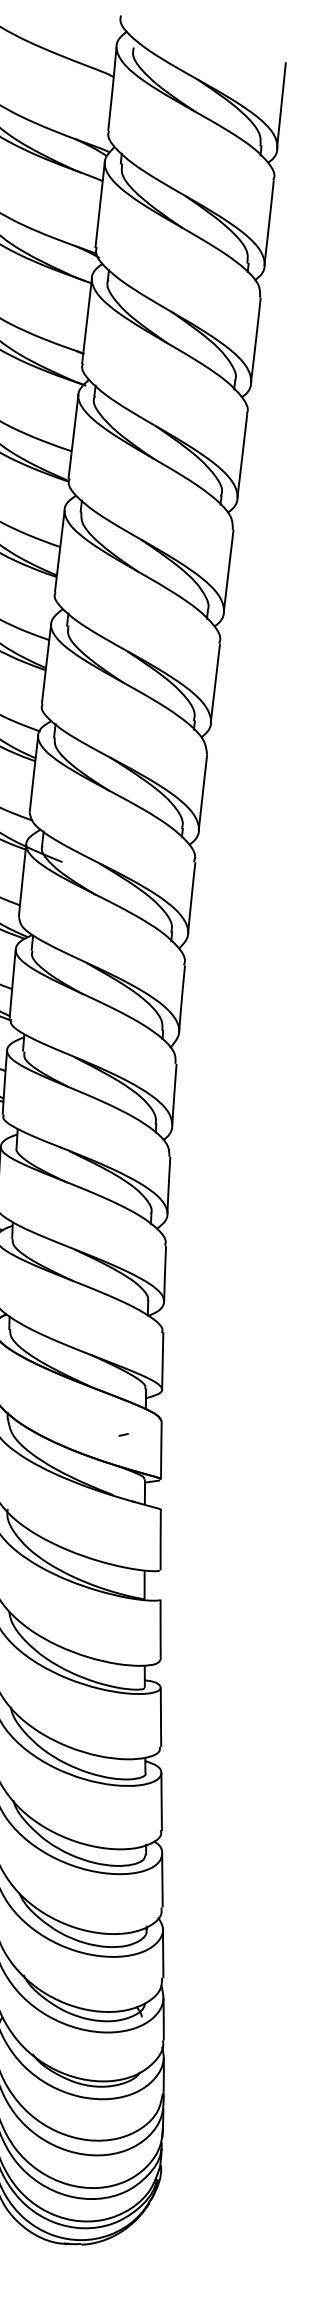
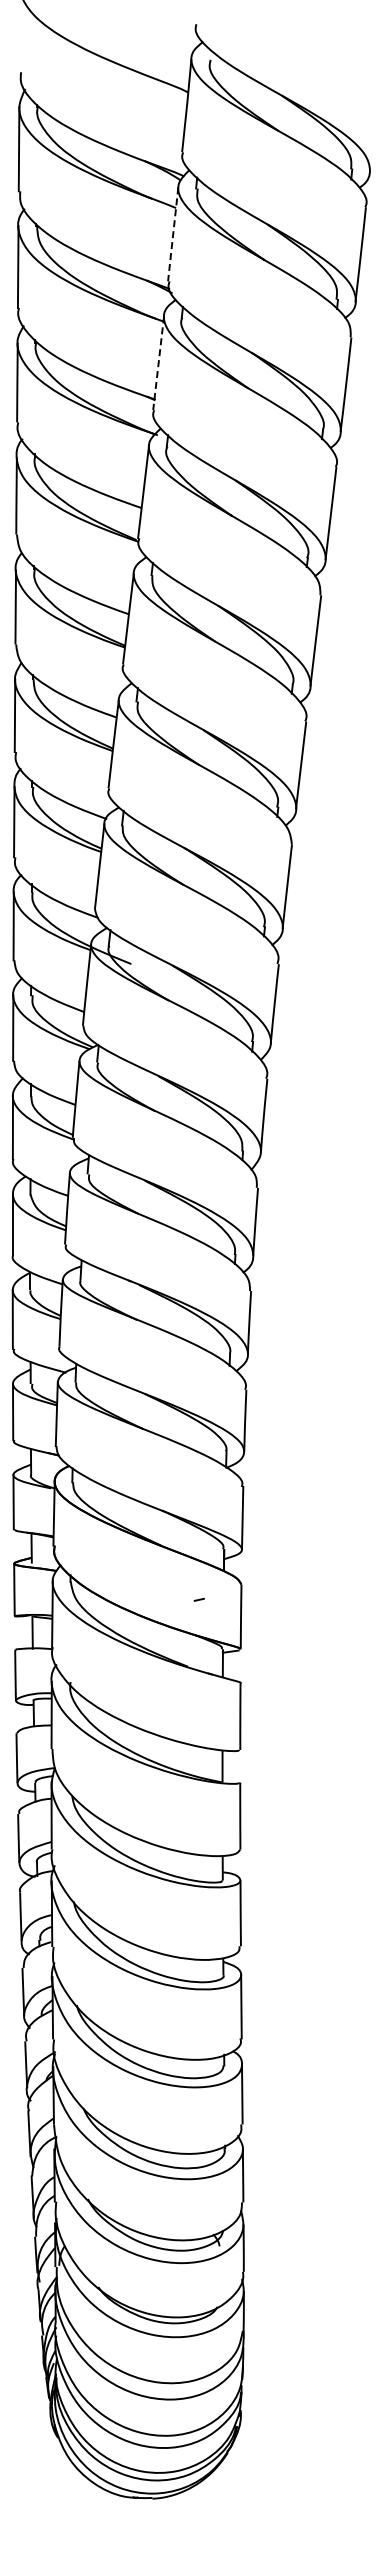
line: (281, 105) -> (374, 124), removed
line: (100, 204) -> (173, 234), solid -> dashed
line: (86, 321) -> (158, 363), solid -> dashed

